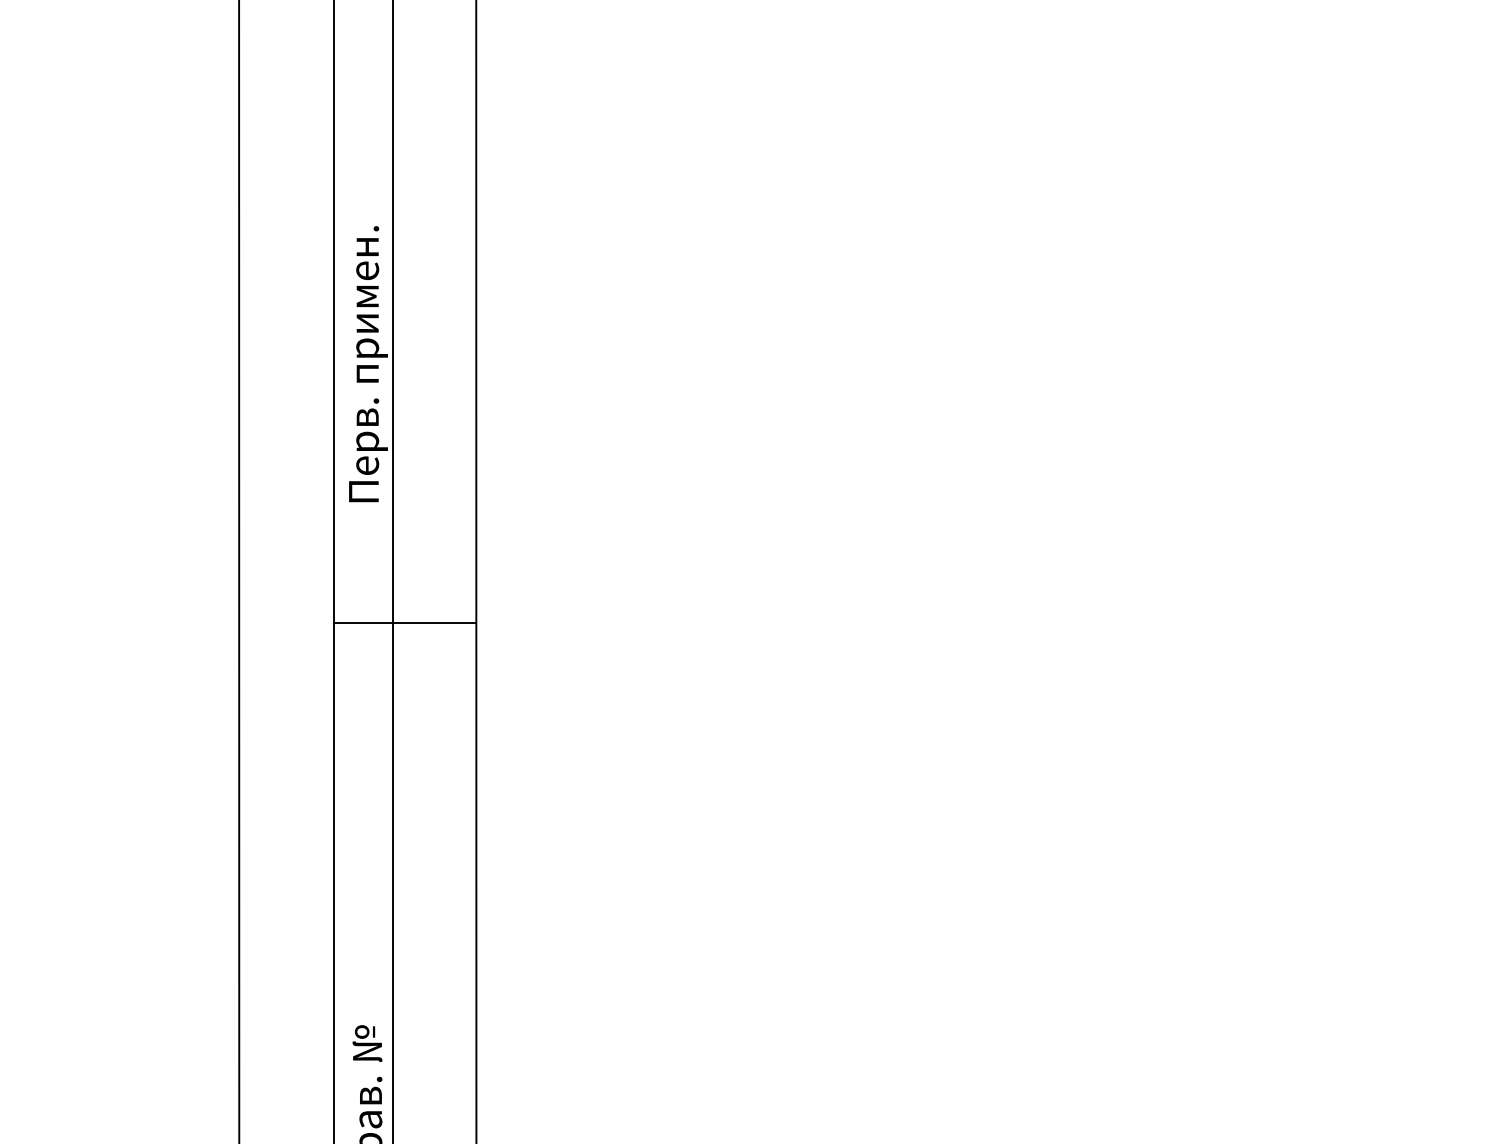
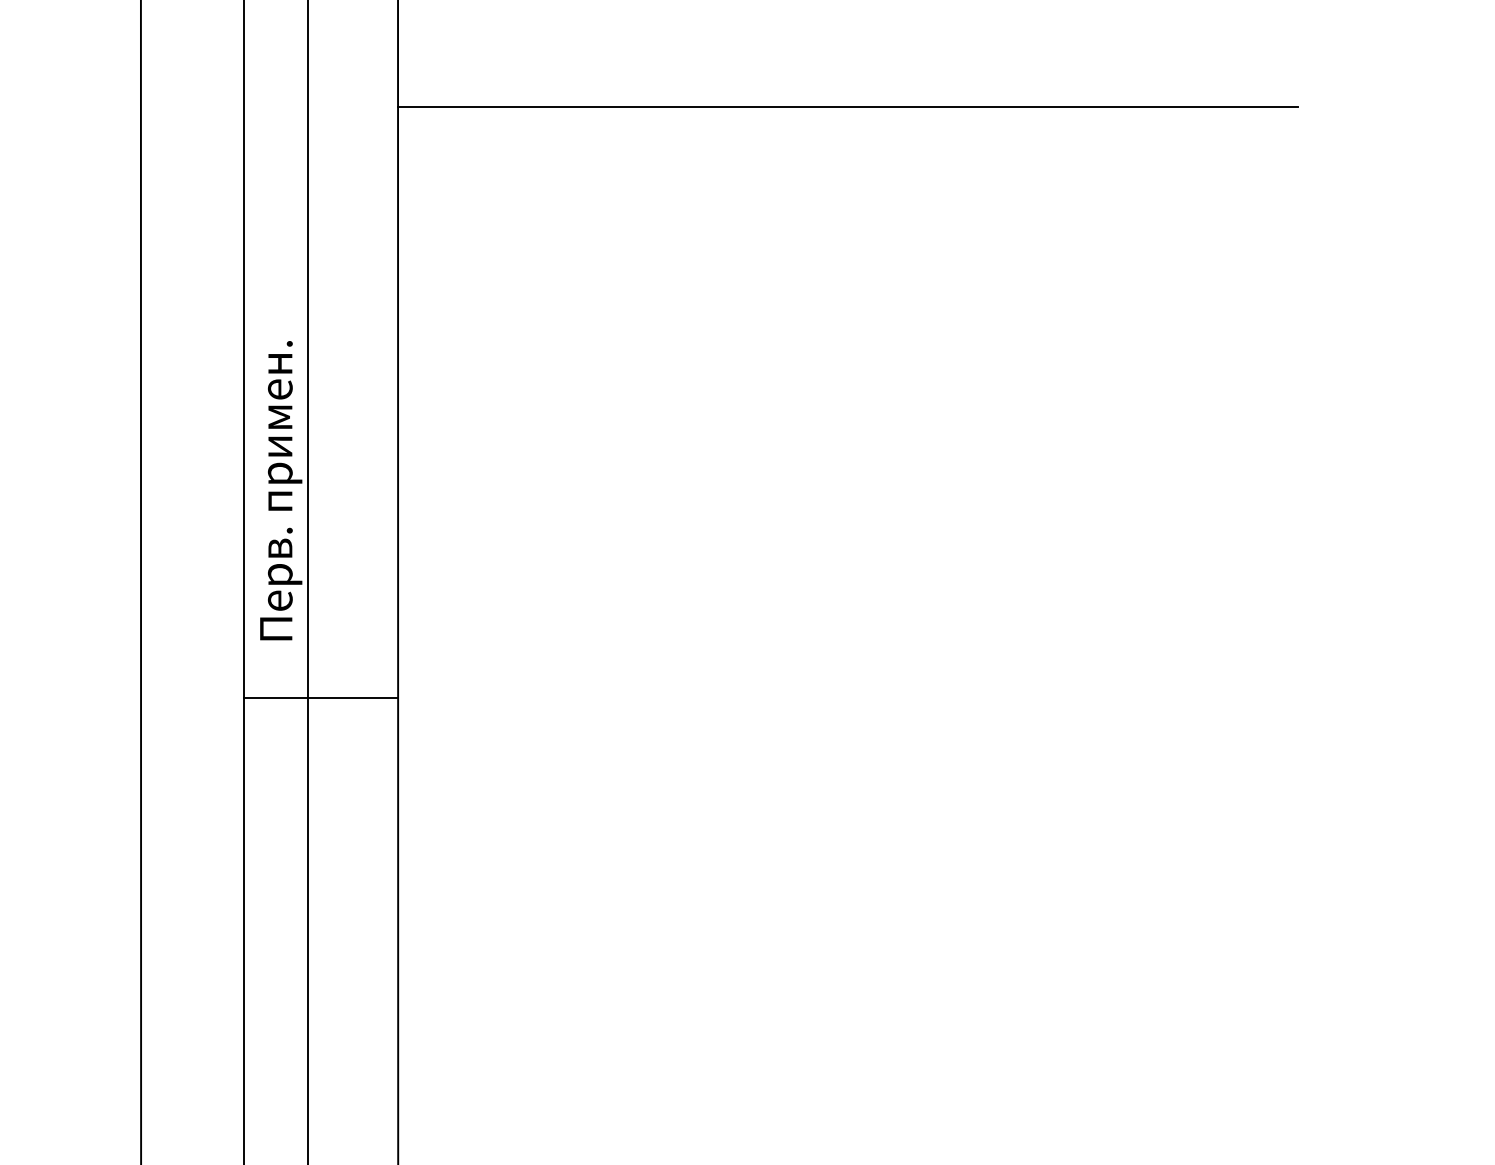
line: (891, 10) -> (848, 107), added
line: (404, 622) -> (320, 698), moved

